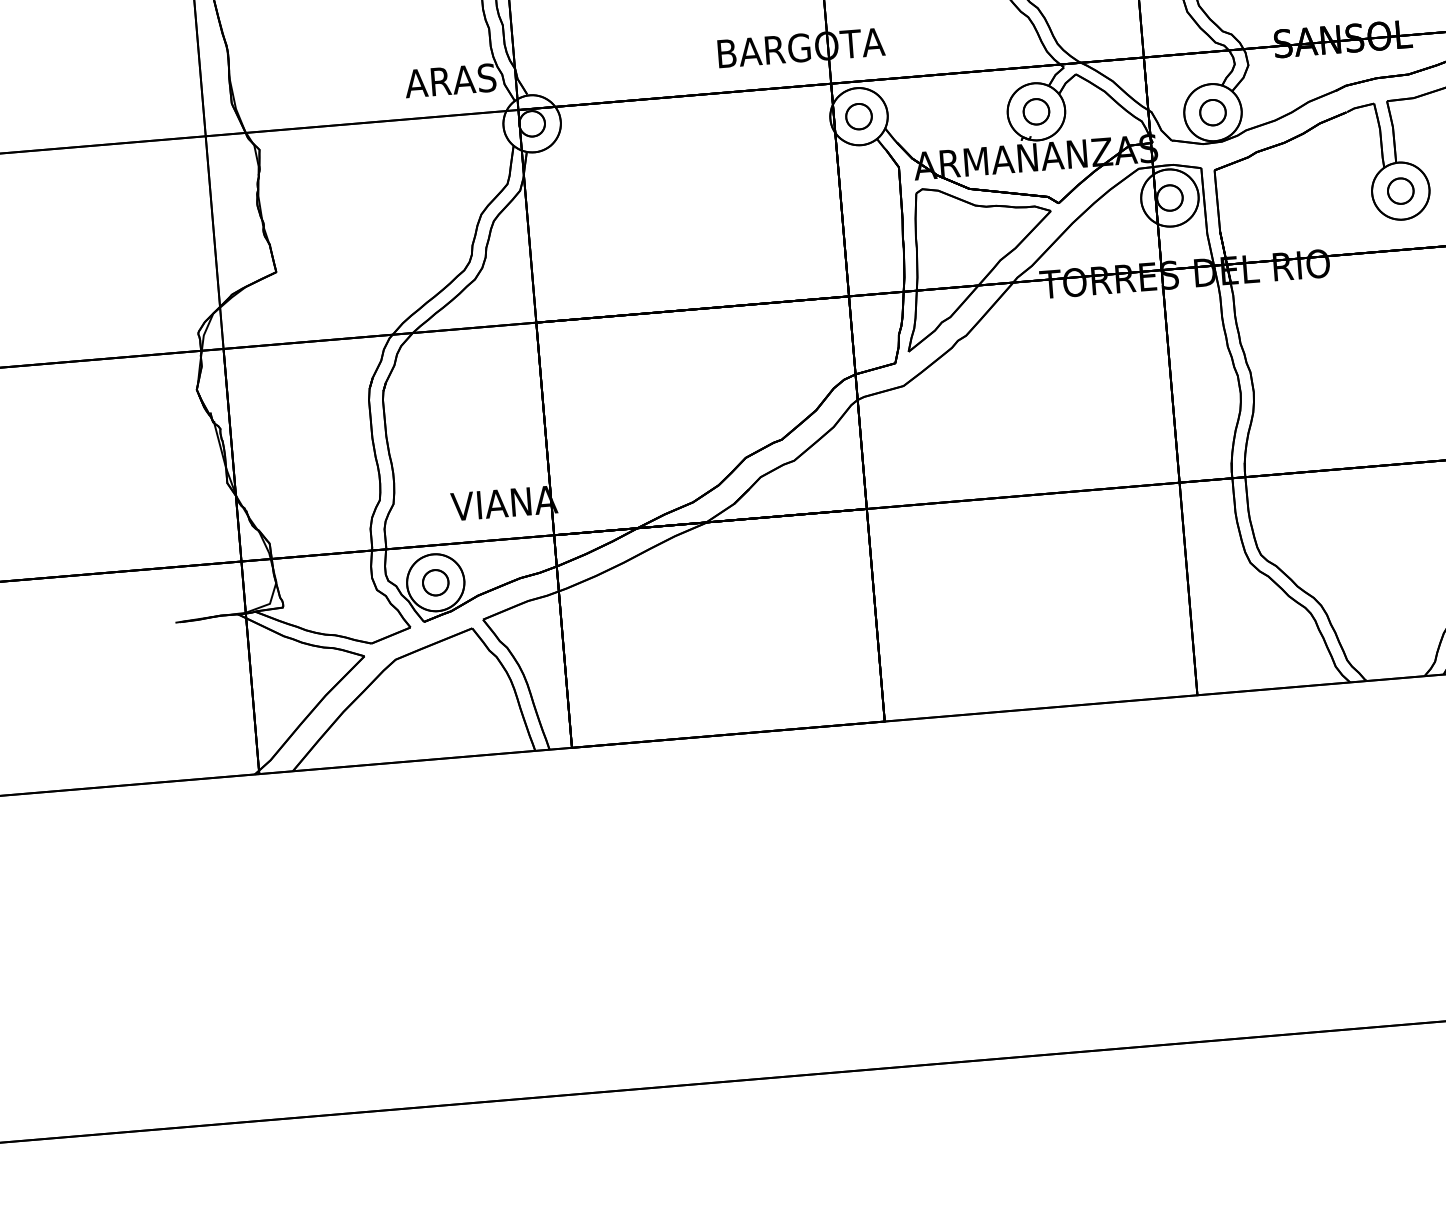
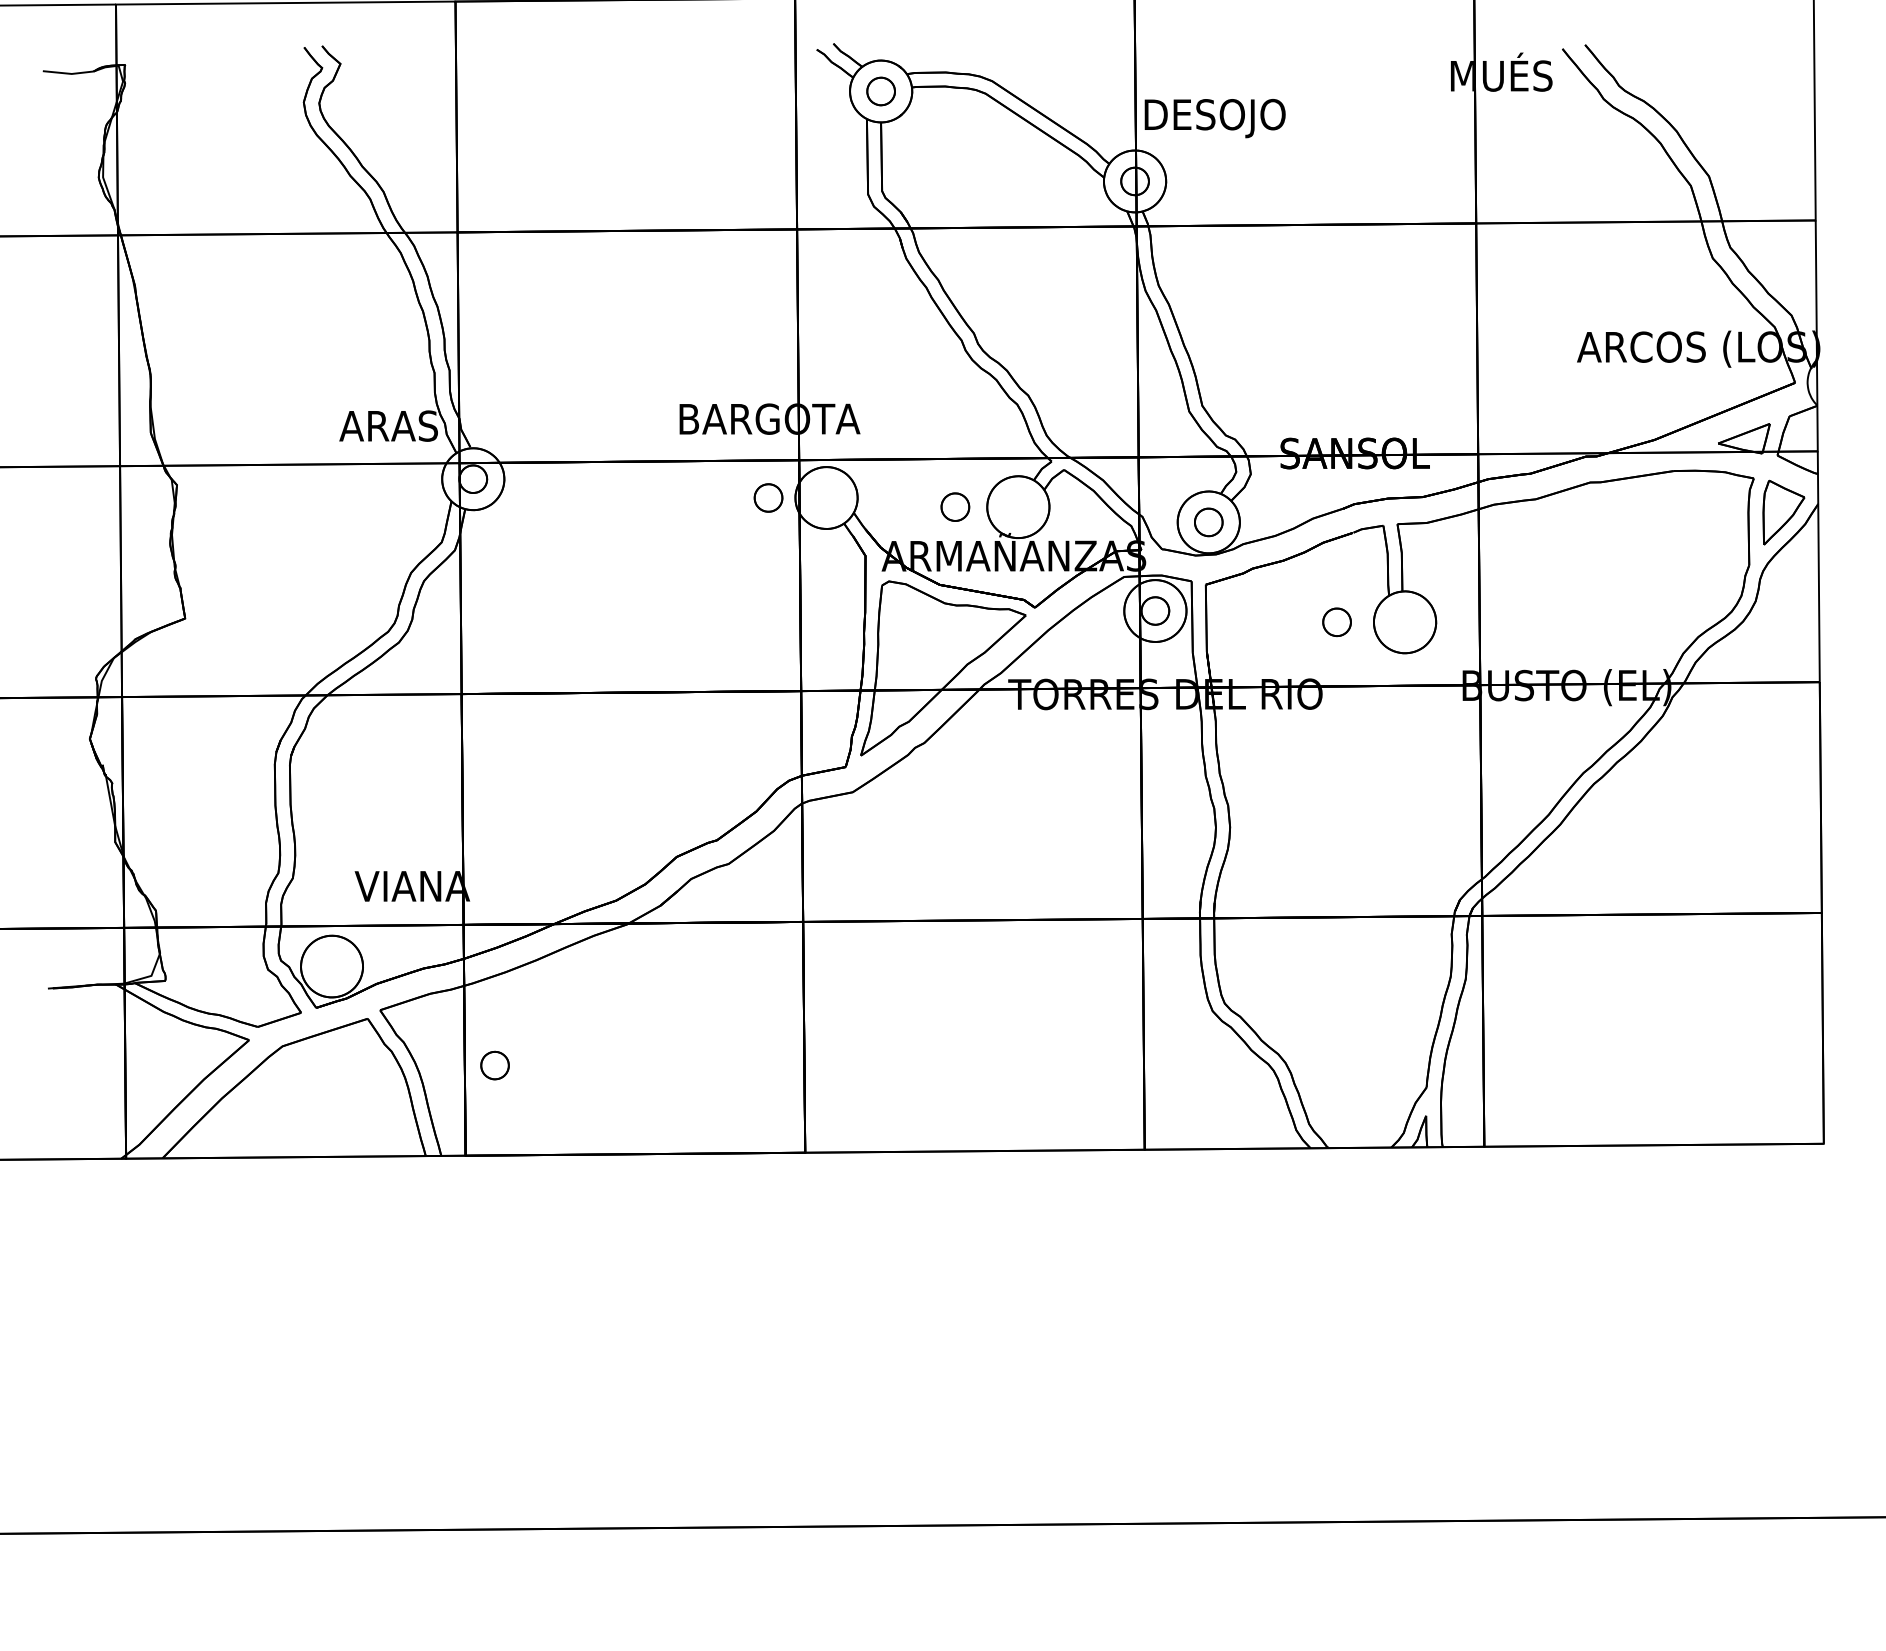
part: (1036, 111) -> (955, 506), moved
part: (858, 116) -> (768, 497), moved
part: (1400, 191) -> (1336, 622), moved
part: (435, 582) -> (494, 1065), moved

